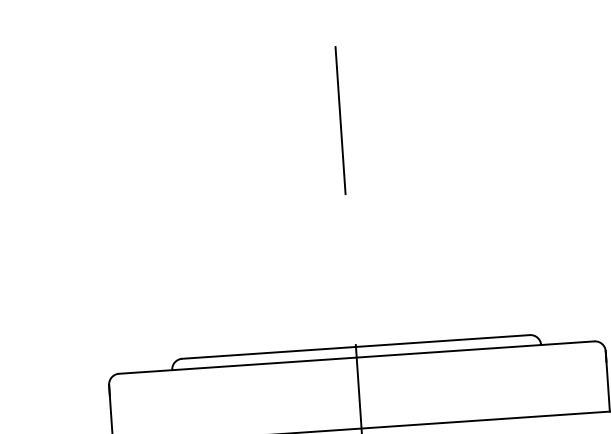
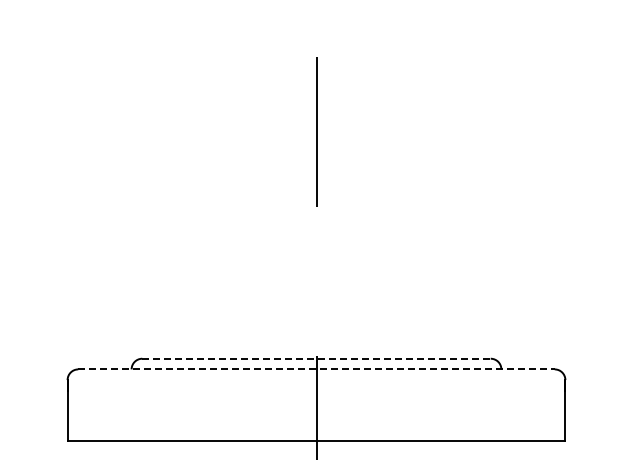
line: (356, 346) -> (317, 358), solid -> dashed
line: (357, 357) -> (317, 369), solid -> dashed

